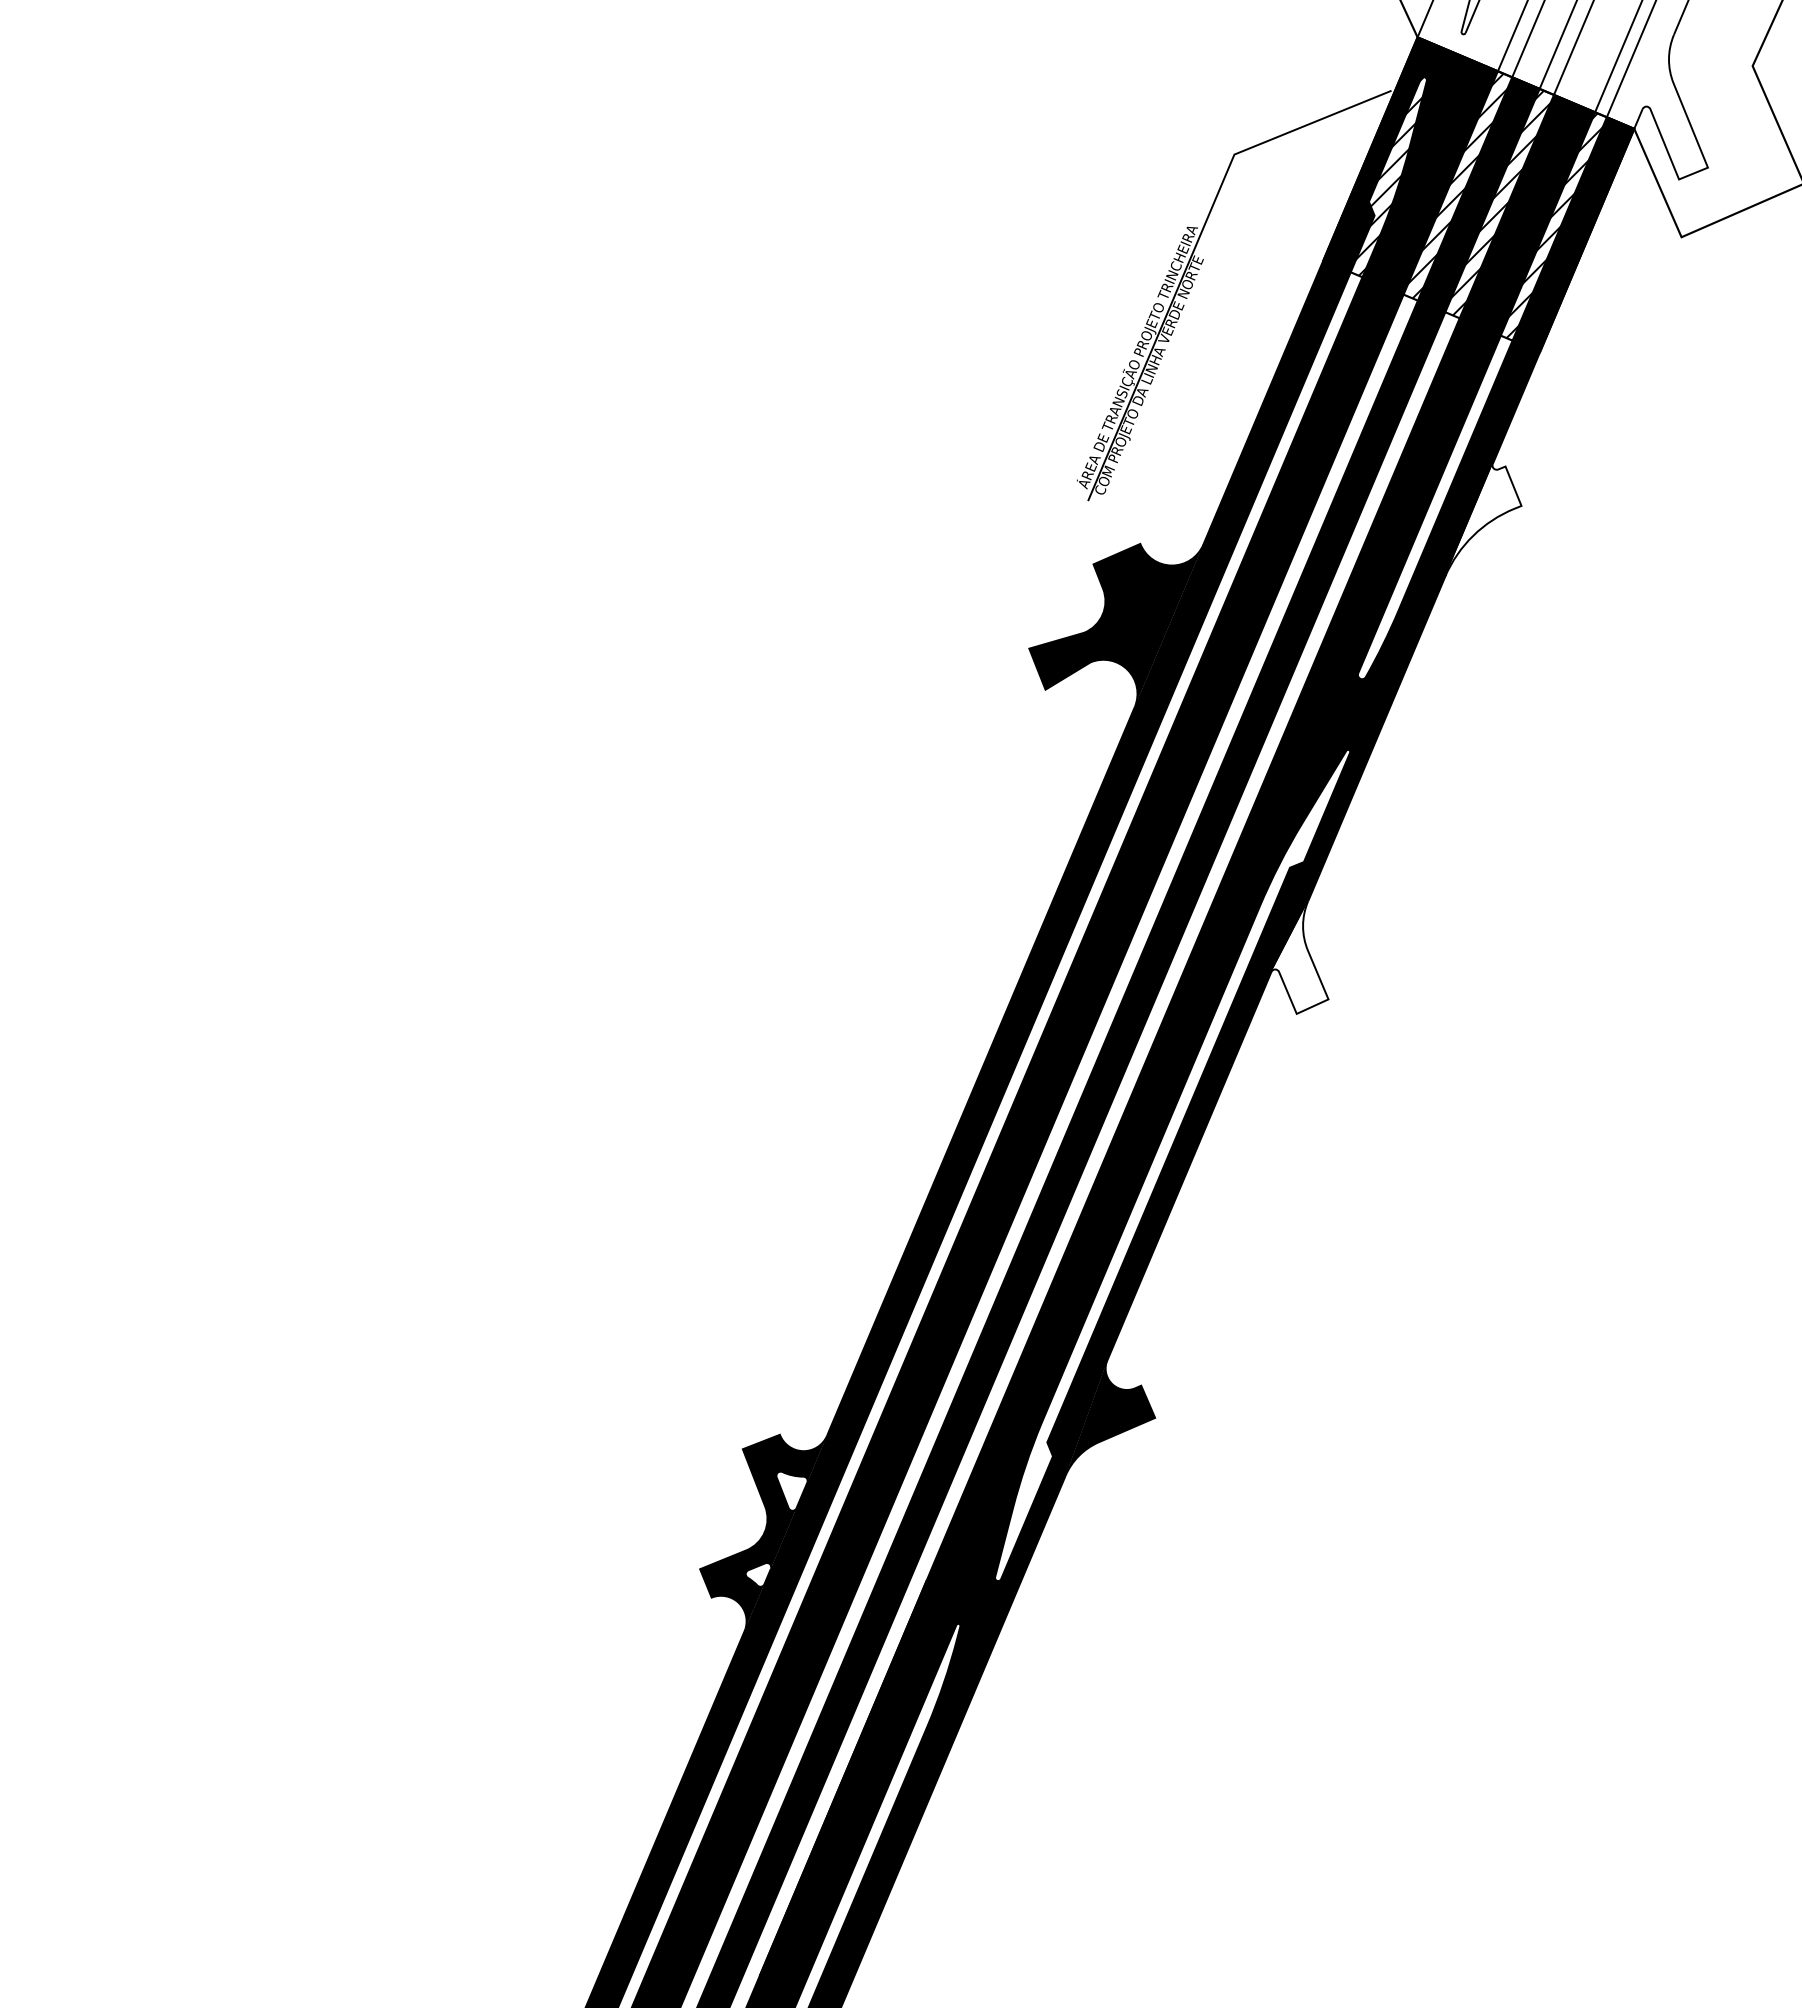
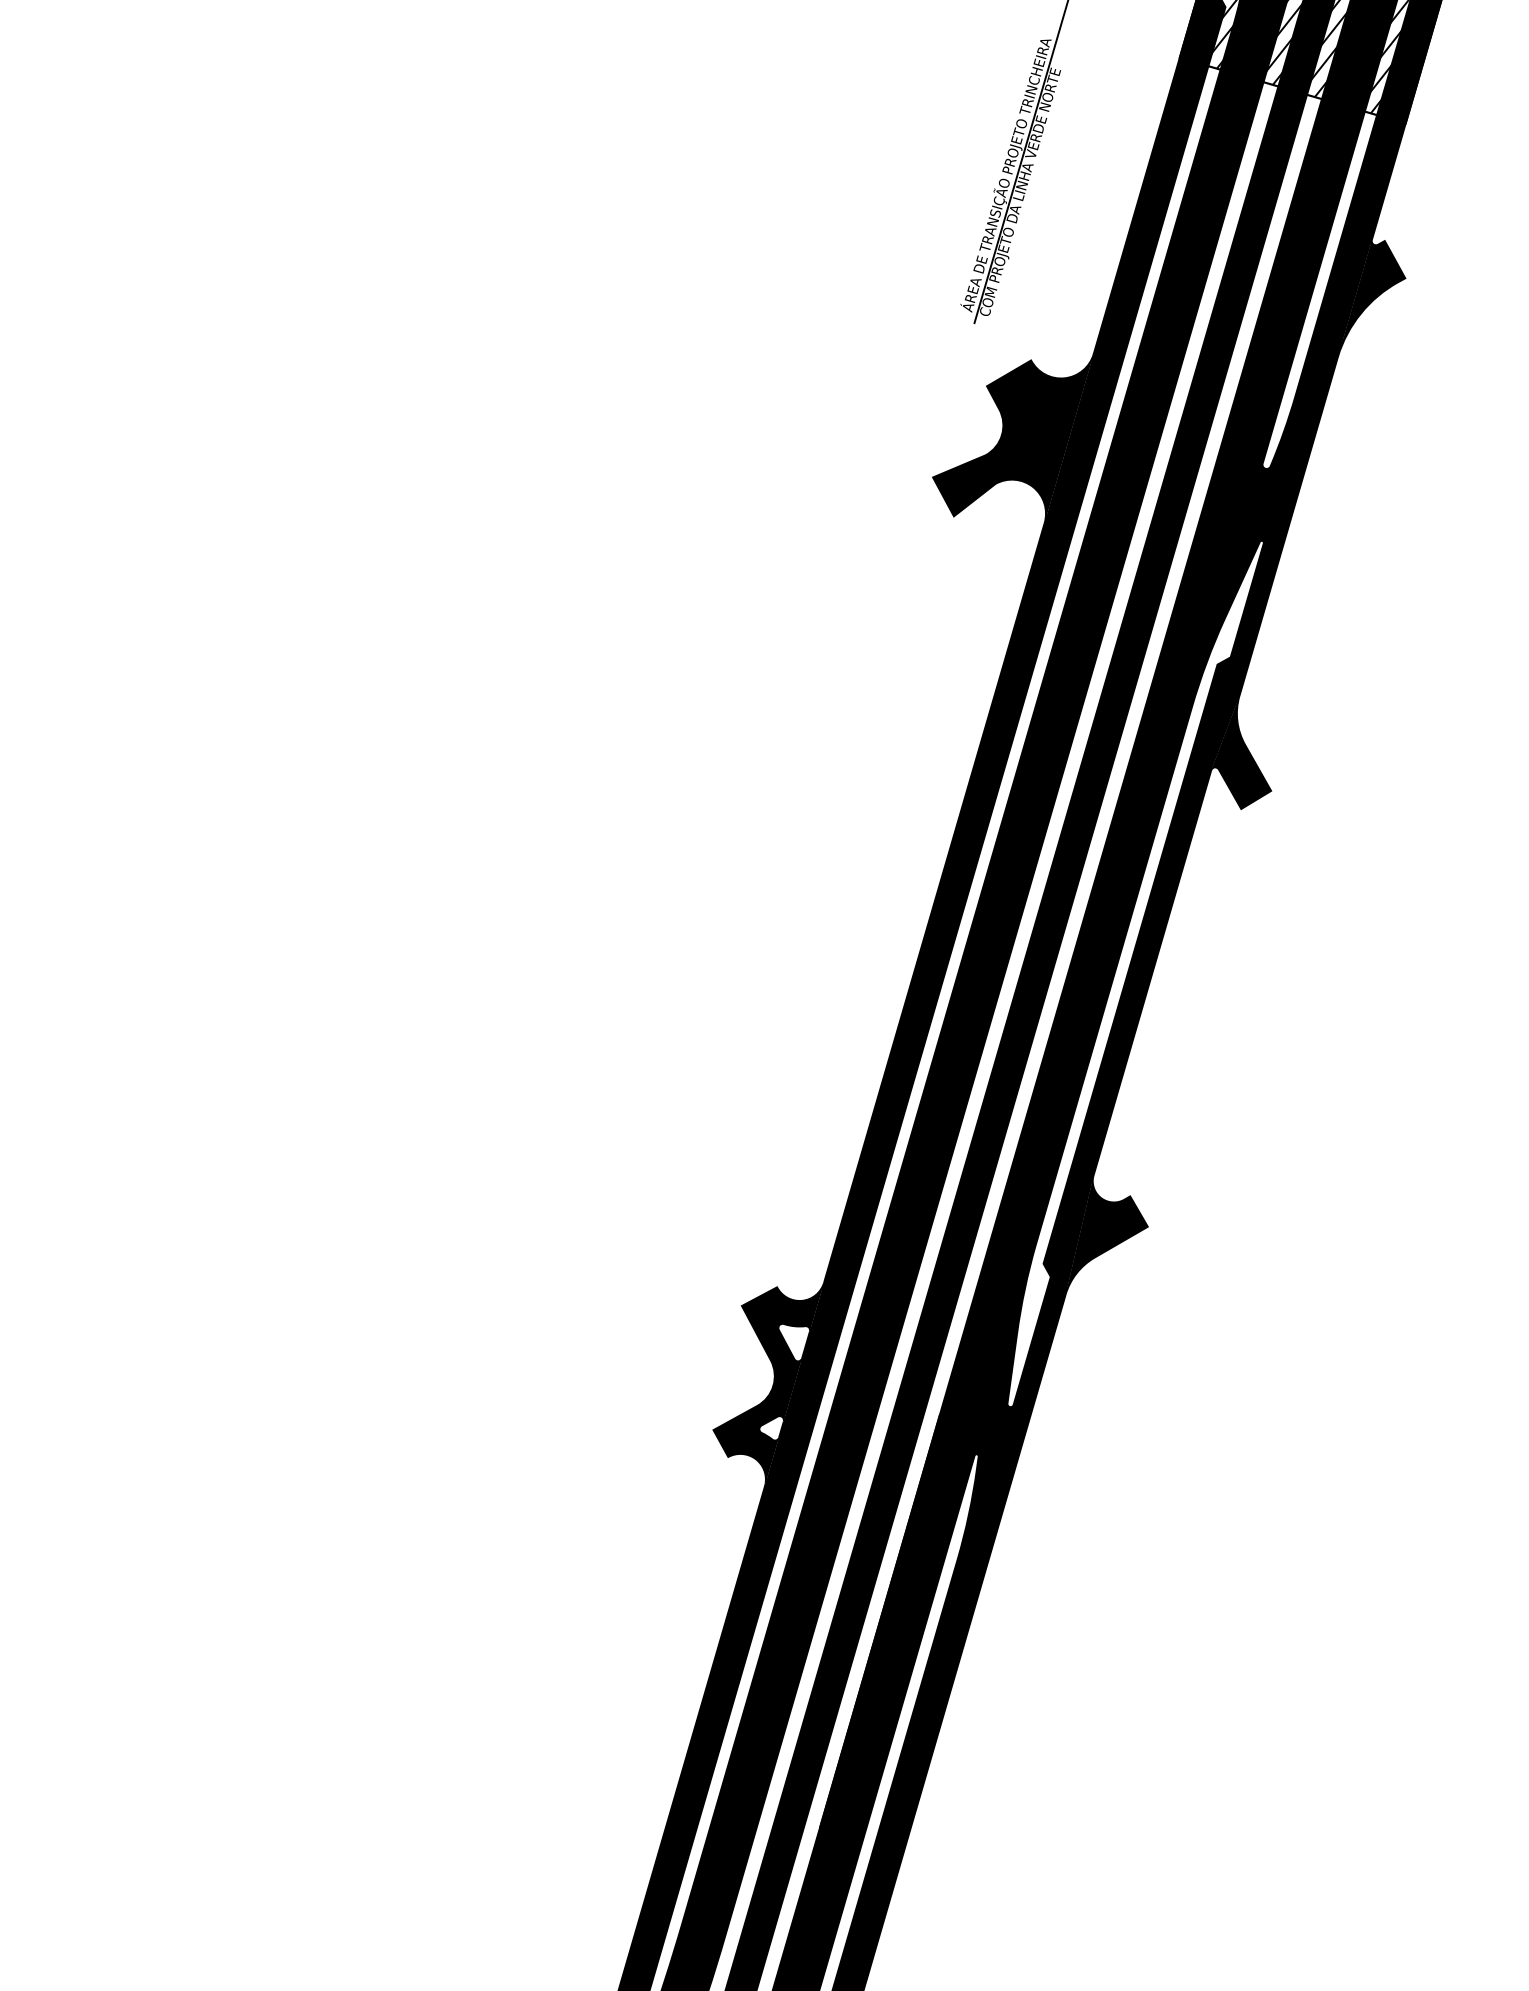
fill: (1482, 520) -> (1368, 297), added
fill: (1299, 957) -> (1237, 752), added

